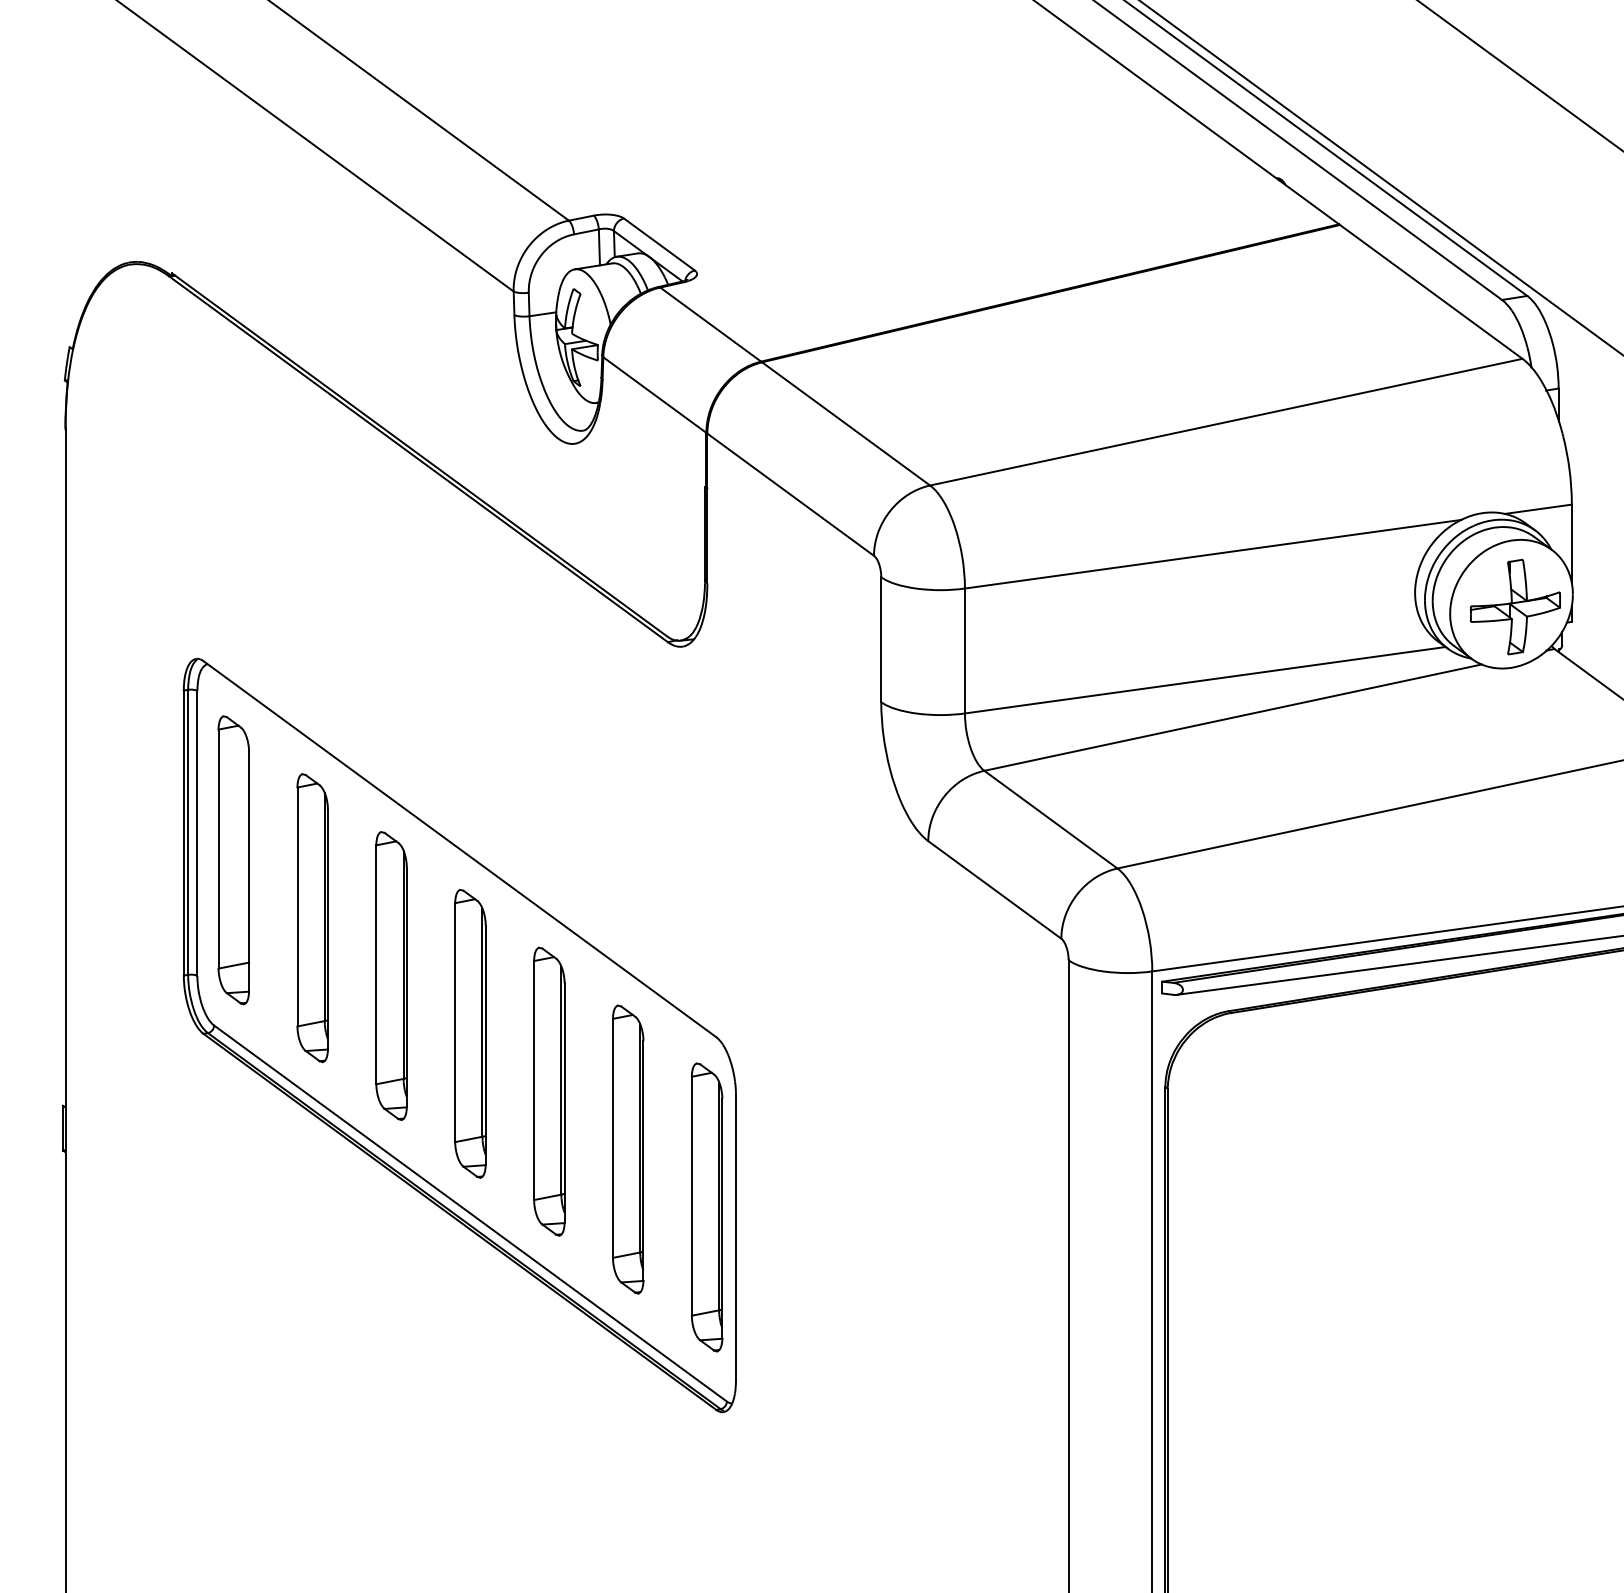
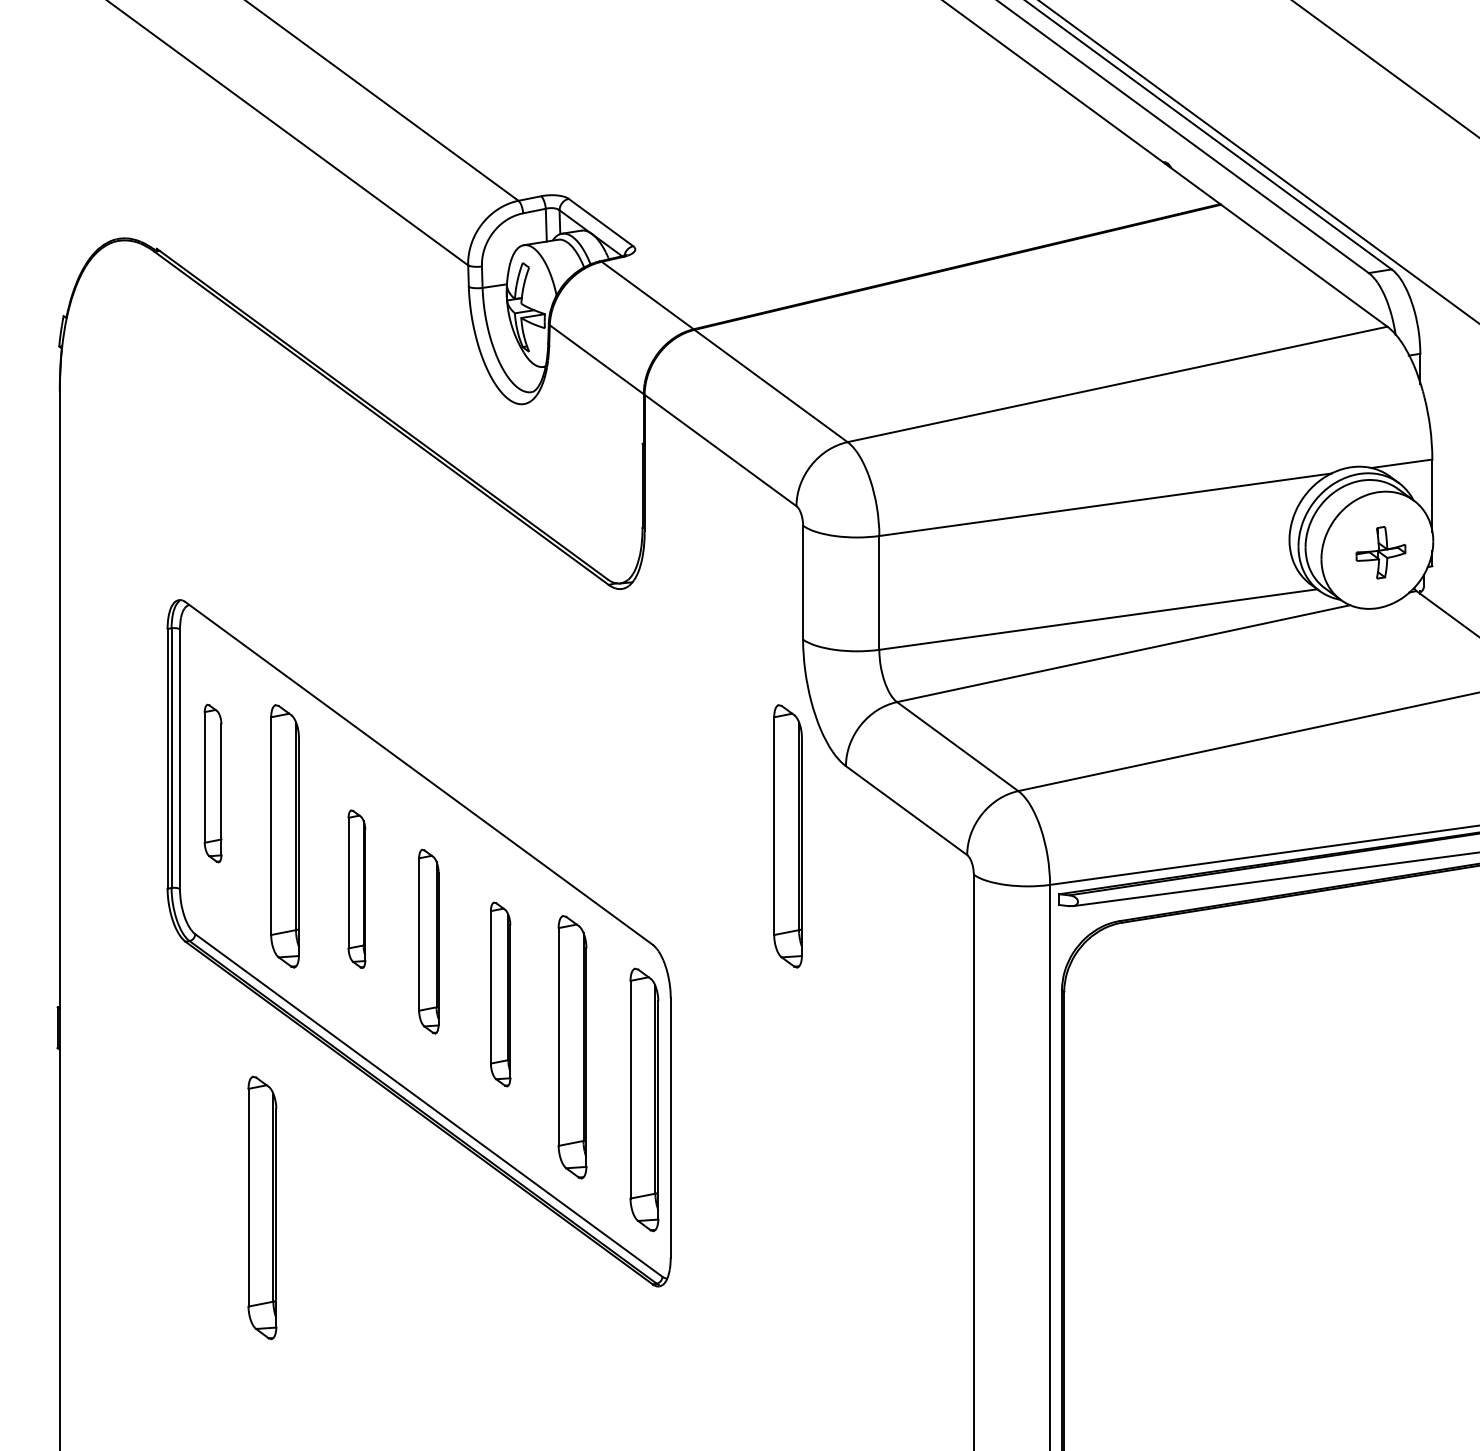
part: (1514, 606) -> (1380, 552), size x0.6
part: (233, 860) -> (212, 783), size x0.6
part: (864, 918) -> (787, 836), added
part: (391, 976) -> (356, 889), size x0.6
part: (470, 1033) -> (428, 941), size x0.7
part: (549, 1091) -> (500, 994), size x0.7
part: (287, 1325) -> (262, 1207), added

